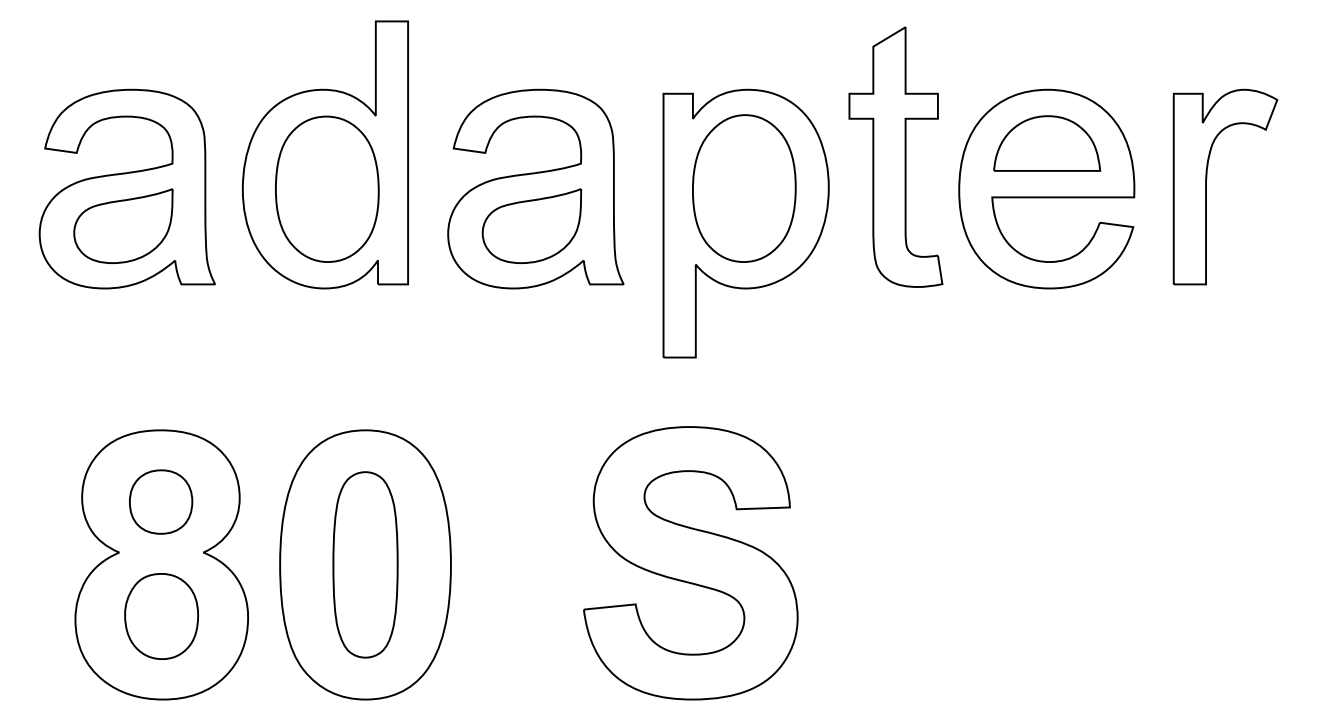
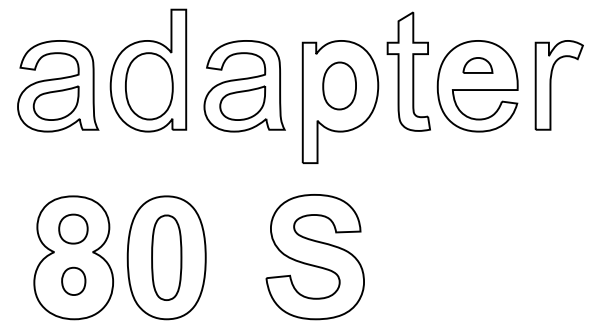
part: (1046, 143) -> (477, 65), size x0.6
part: (743, 187) -> (339, 85), size x0.7
part: (161, 616) -> (73, 281), size x0.7

